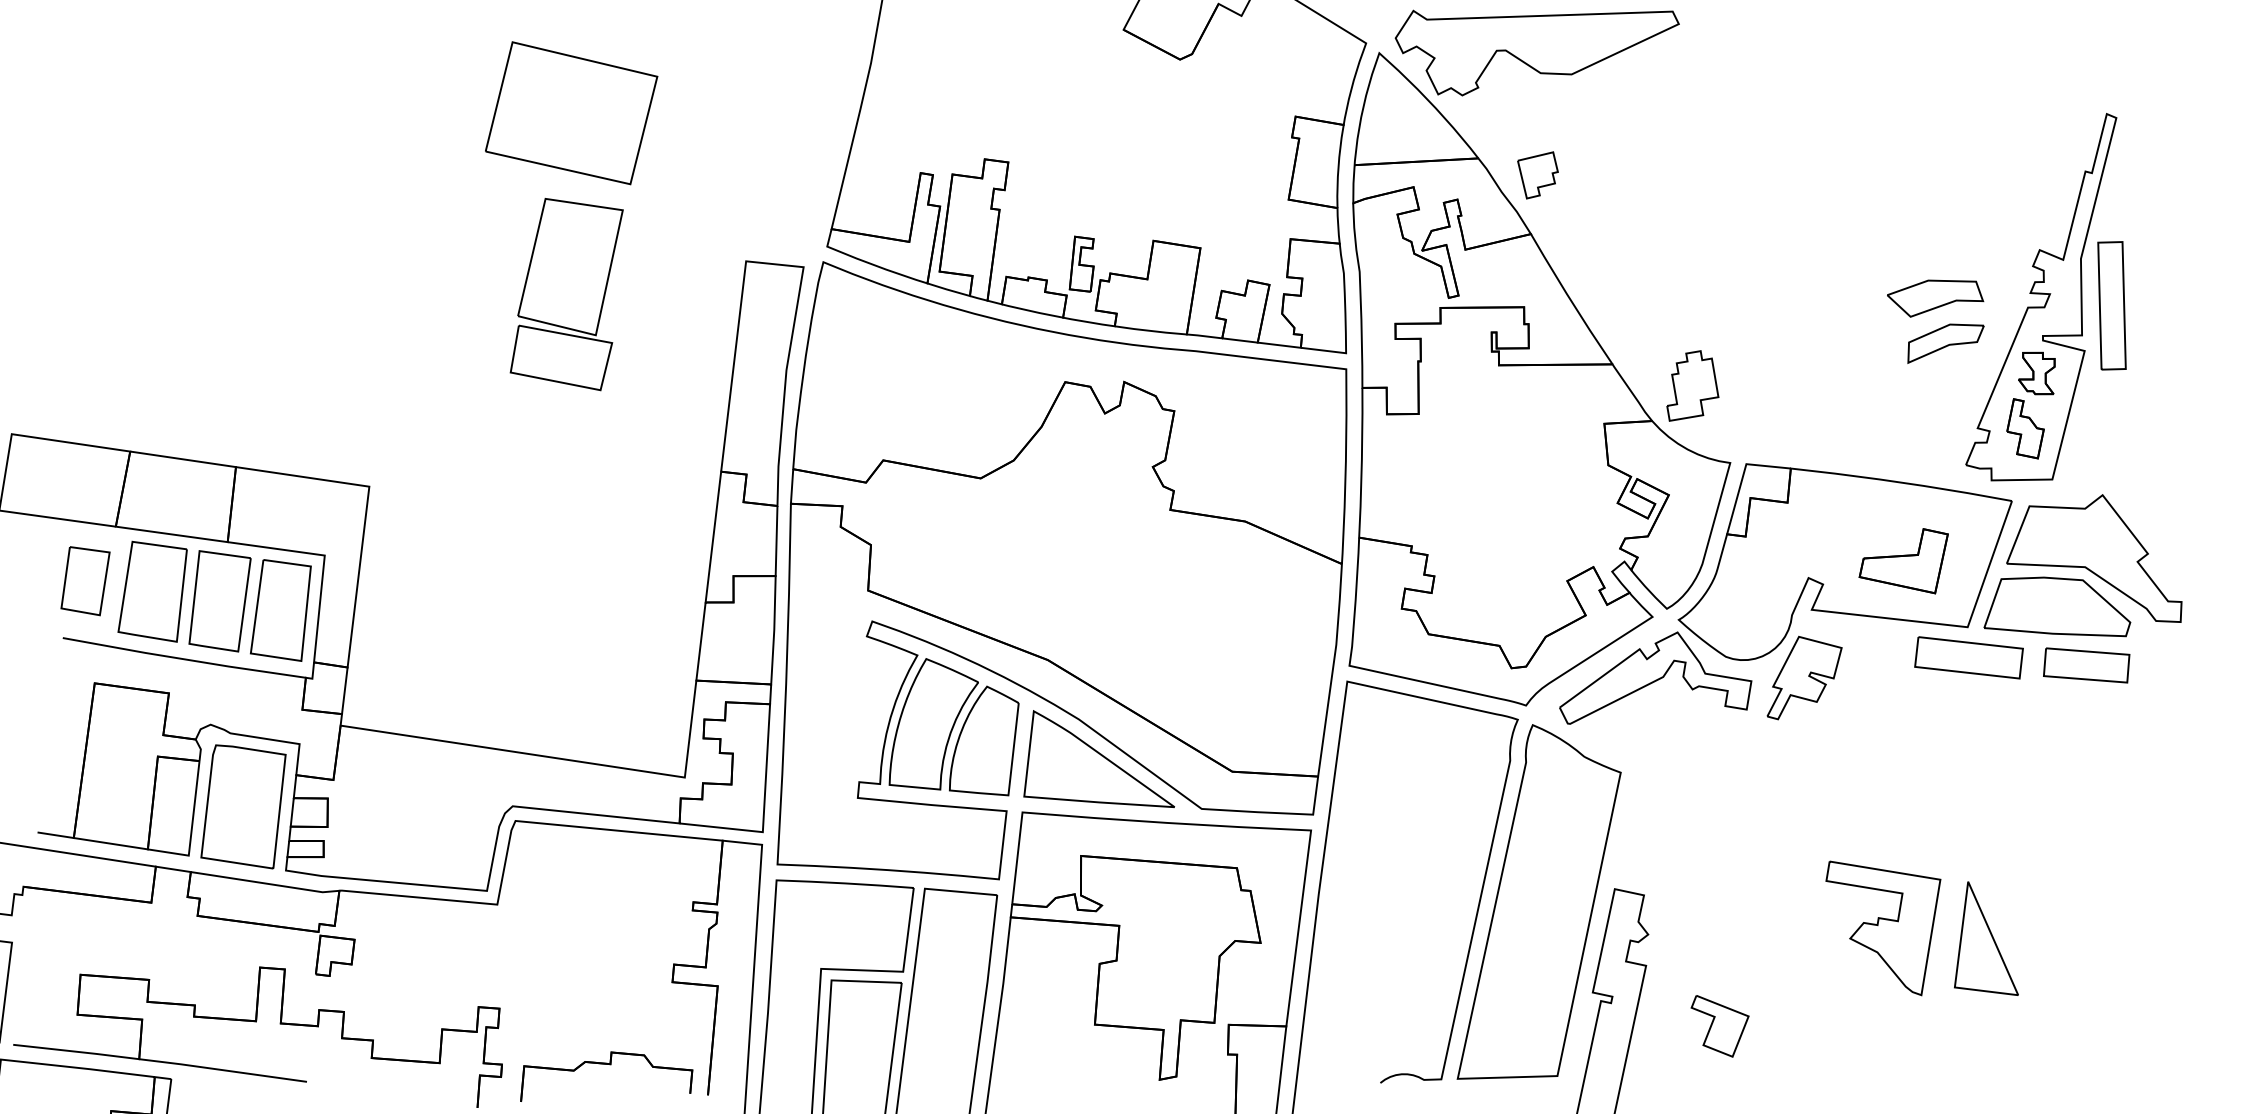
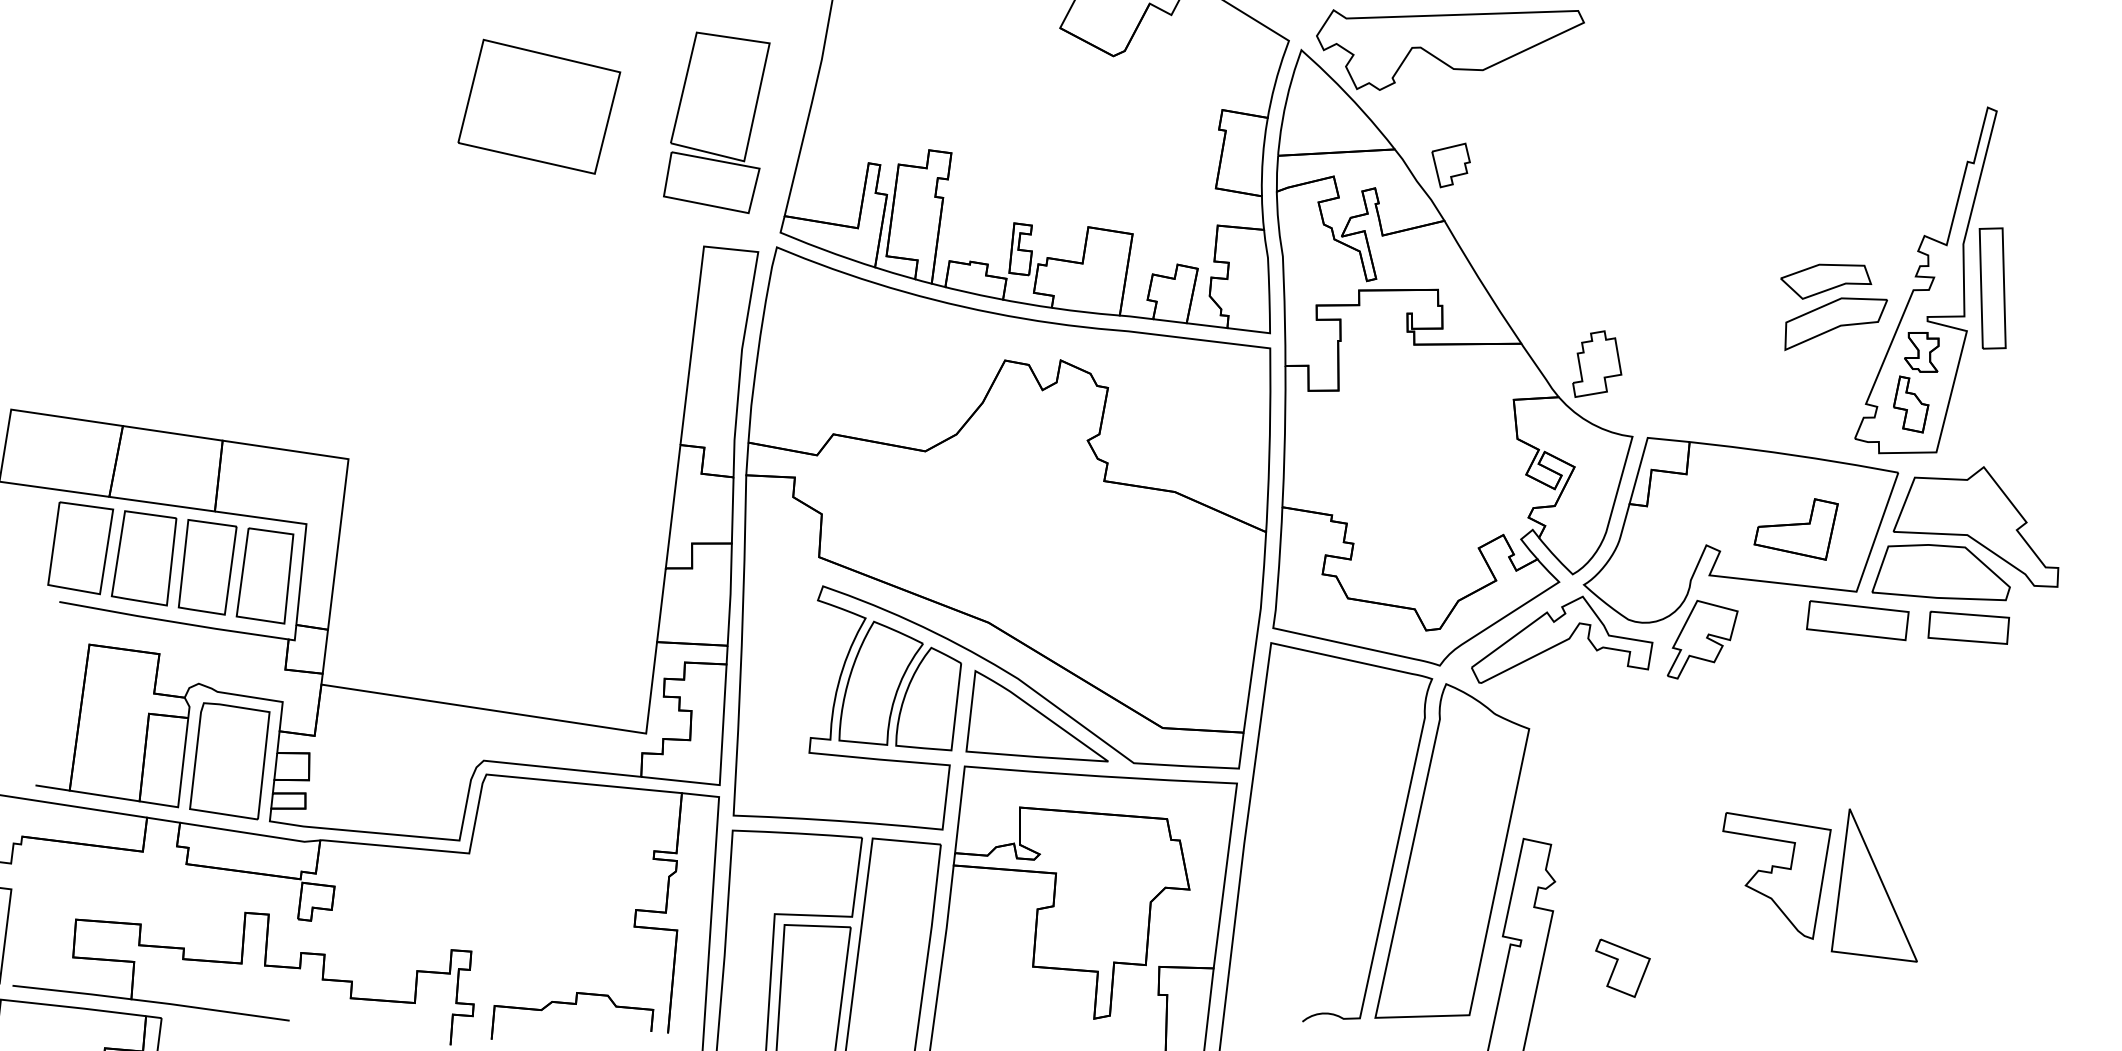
part: (566, 294) -> (716, 122), moved
part: (1945, 343) -> (1835, 324), size x1.43
part: (85, 581) -> (80, 548), size x1.43
part: (1985, 938) -> (1873, 885), size x1.43

